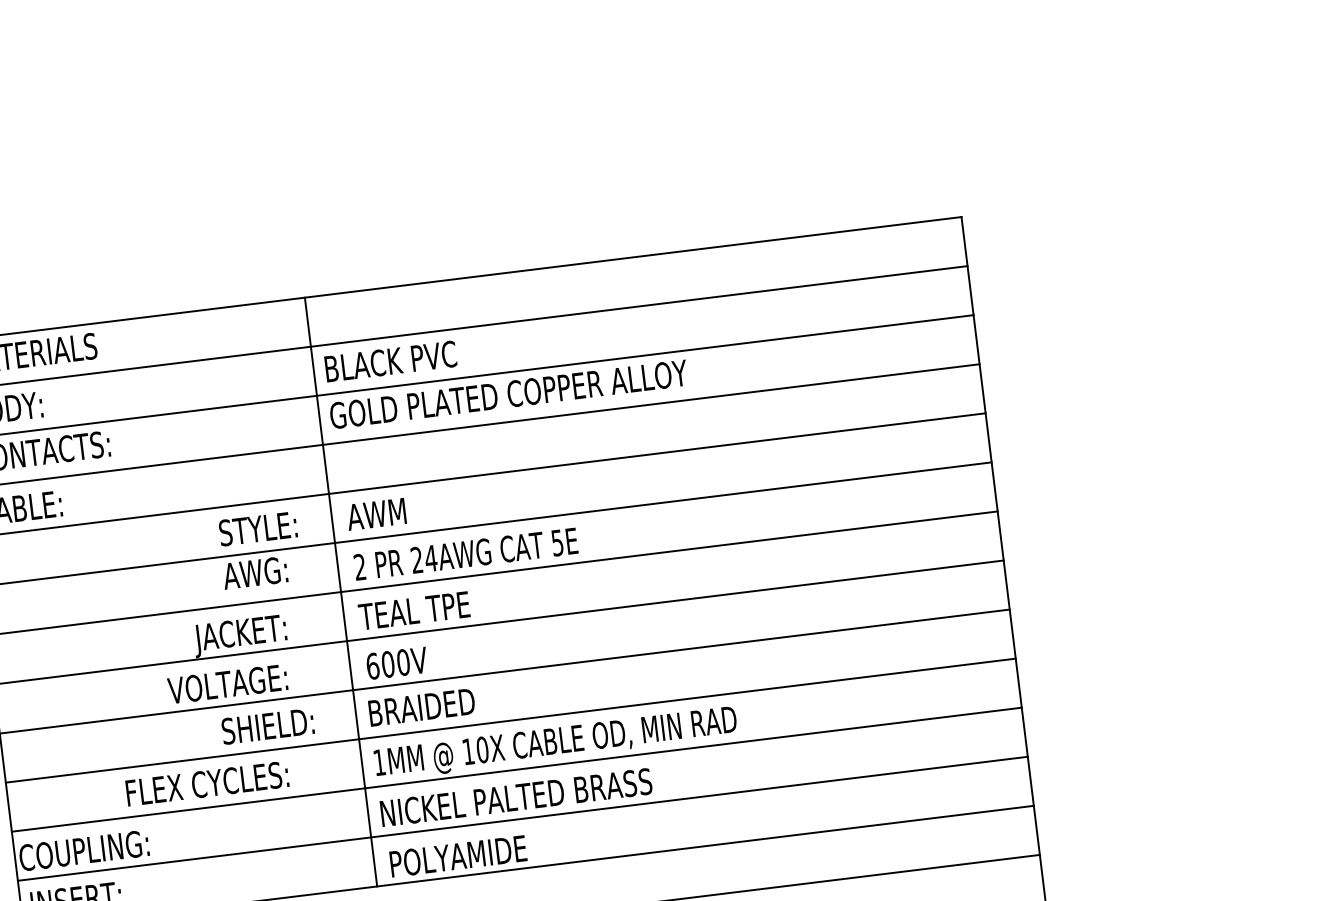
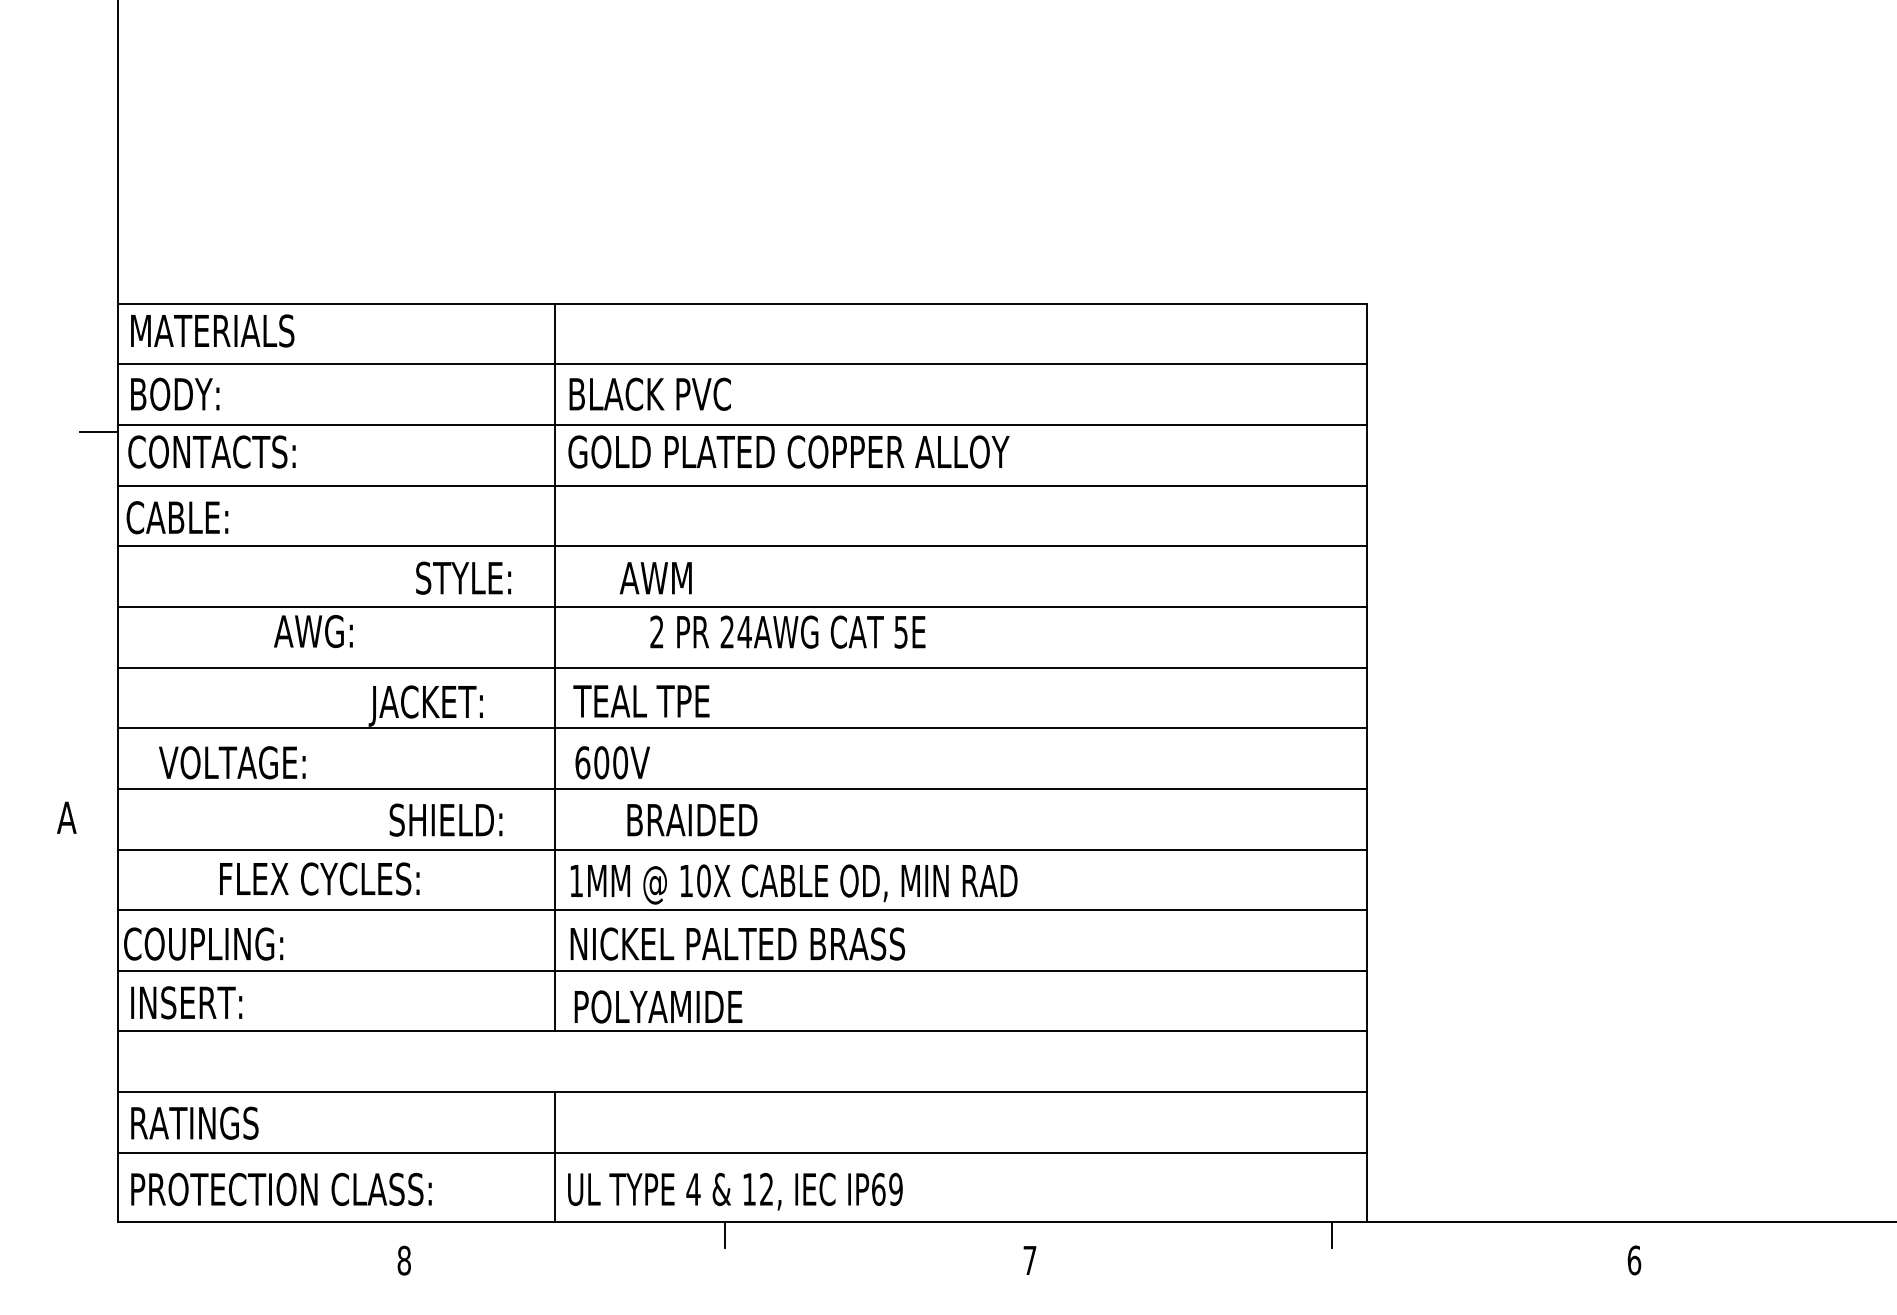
text: (376, 514) -> (655, 578), moved
text: (465, 553) -> (787, 631), moved
text: (255, 572) -> (313, 631), moved
text: (227, 683) -> (232, 762), moved
text: (422, 707) -> (692, 820), moved
text: (207, 783) -> (319, 878), moved

